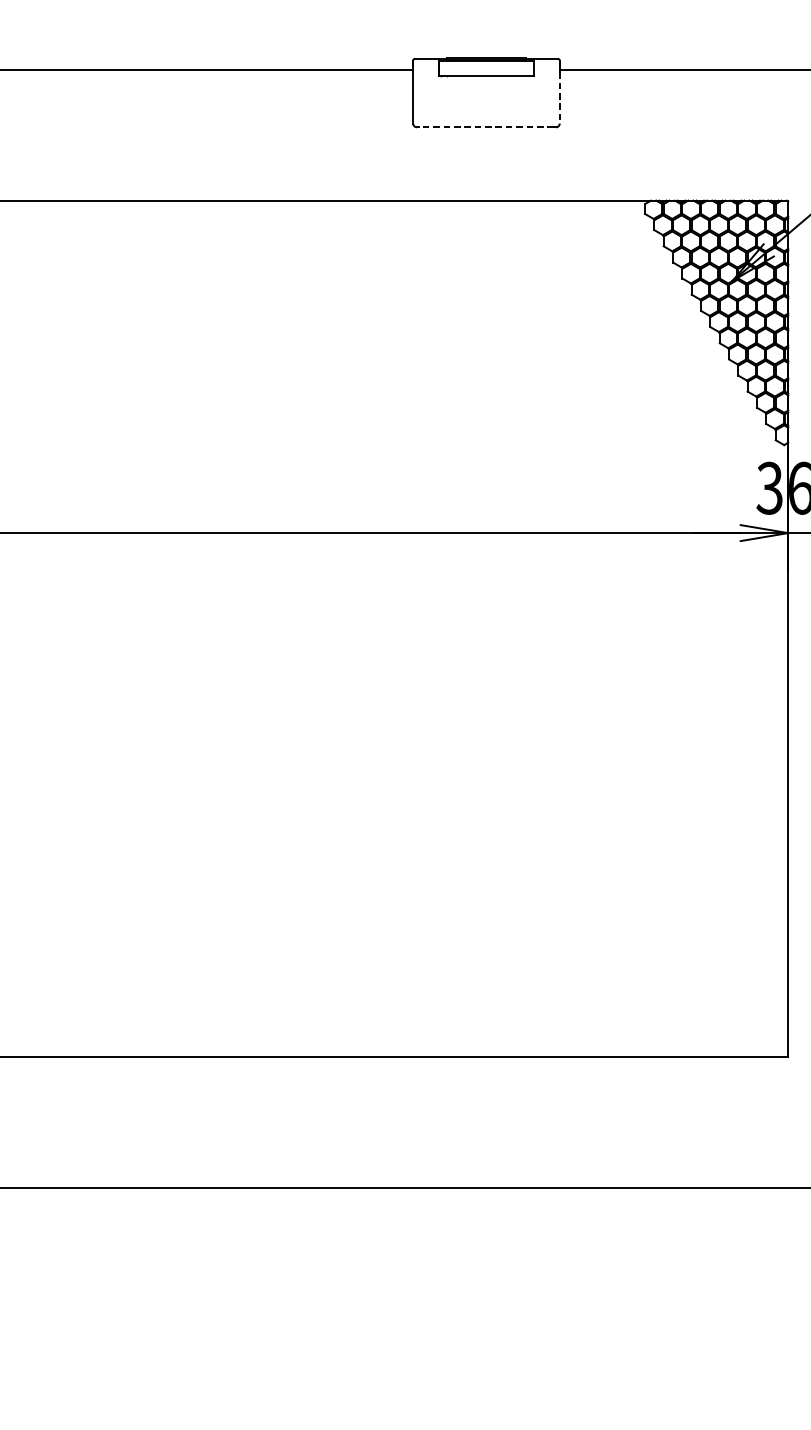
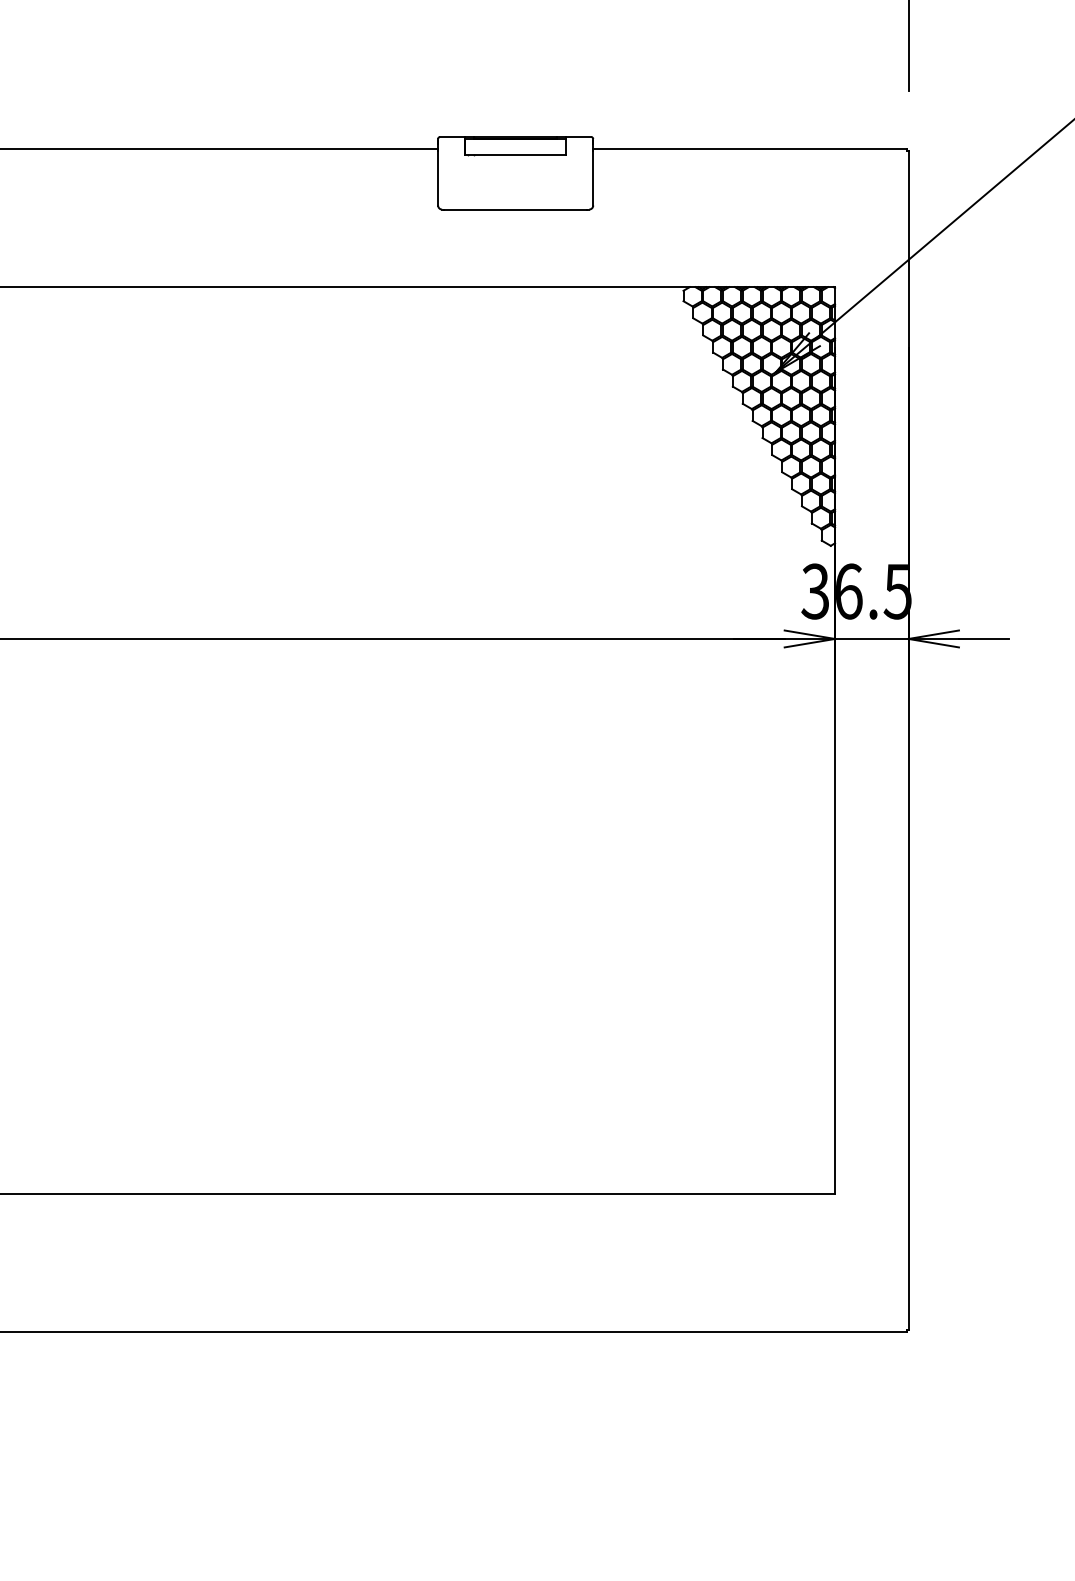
line: (560, 98) -> (593, 178), dashed -> solid
line: (486, 127) -> (515, 209), dashed -> solid

